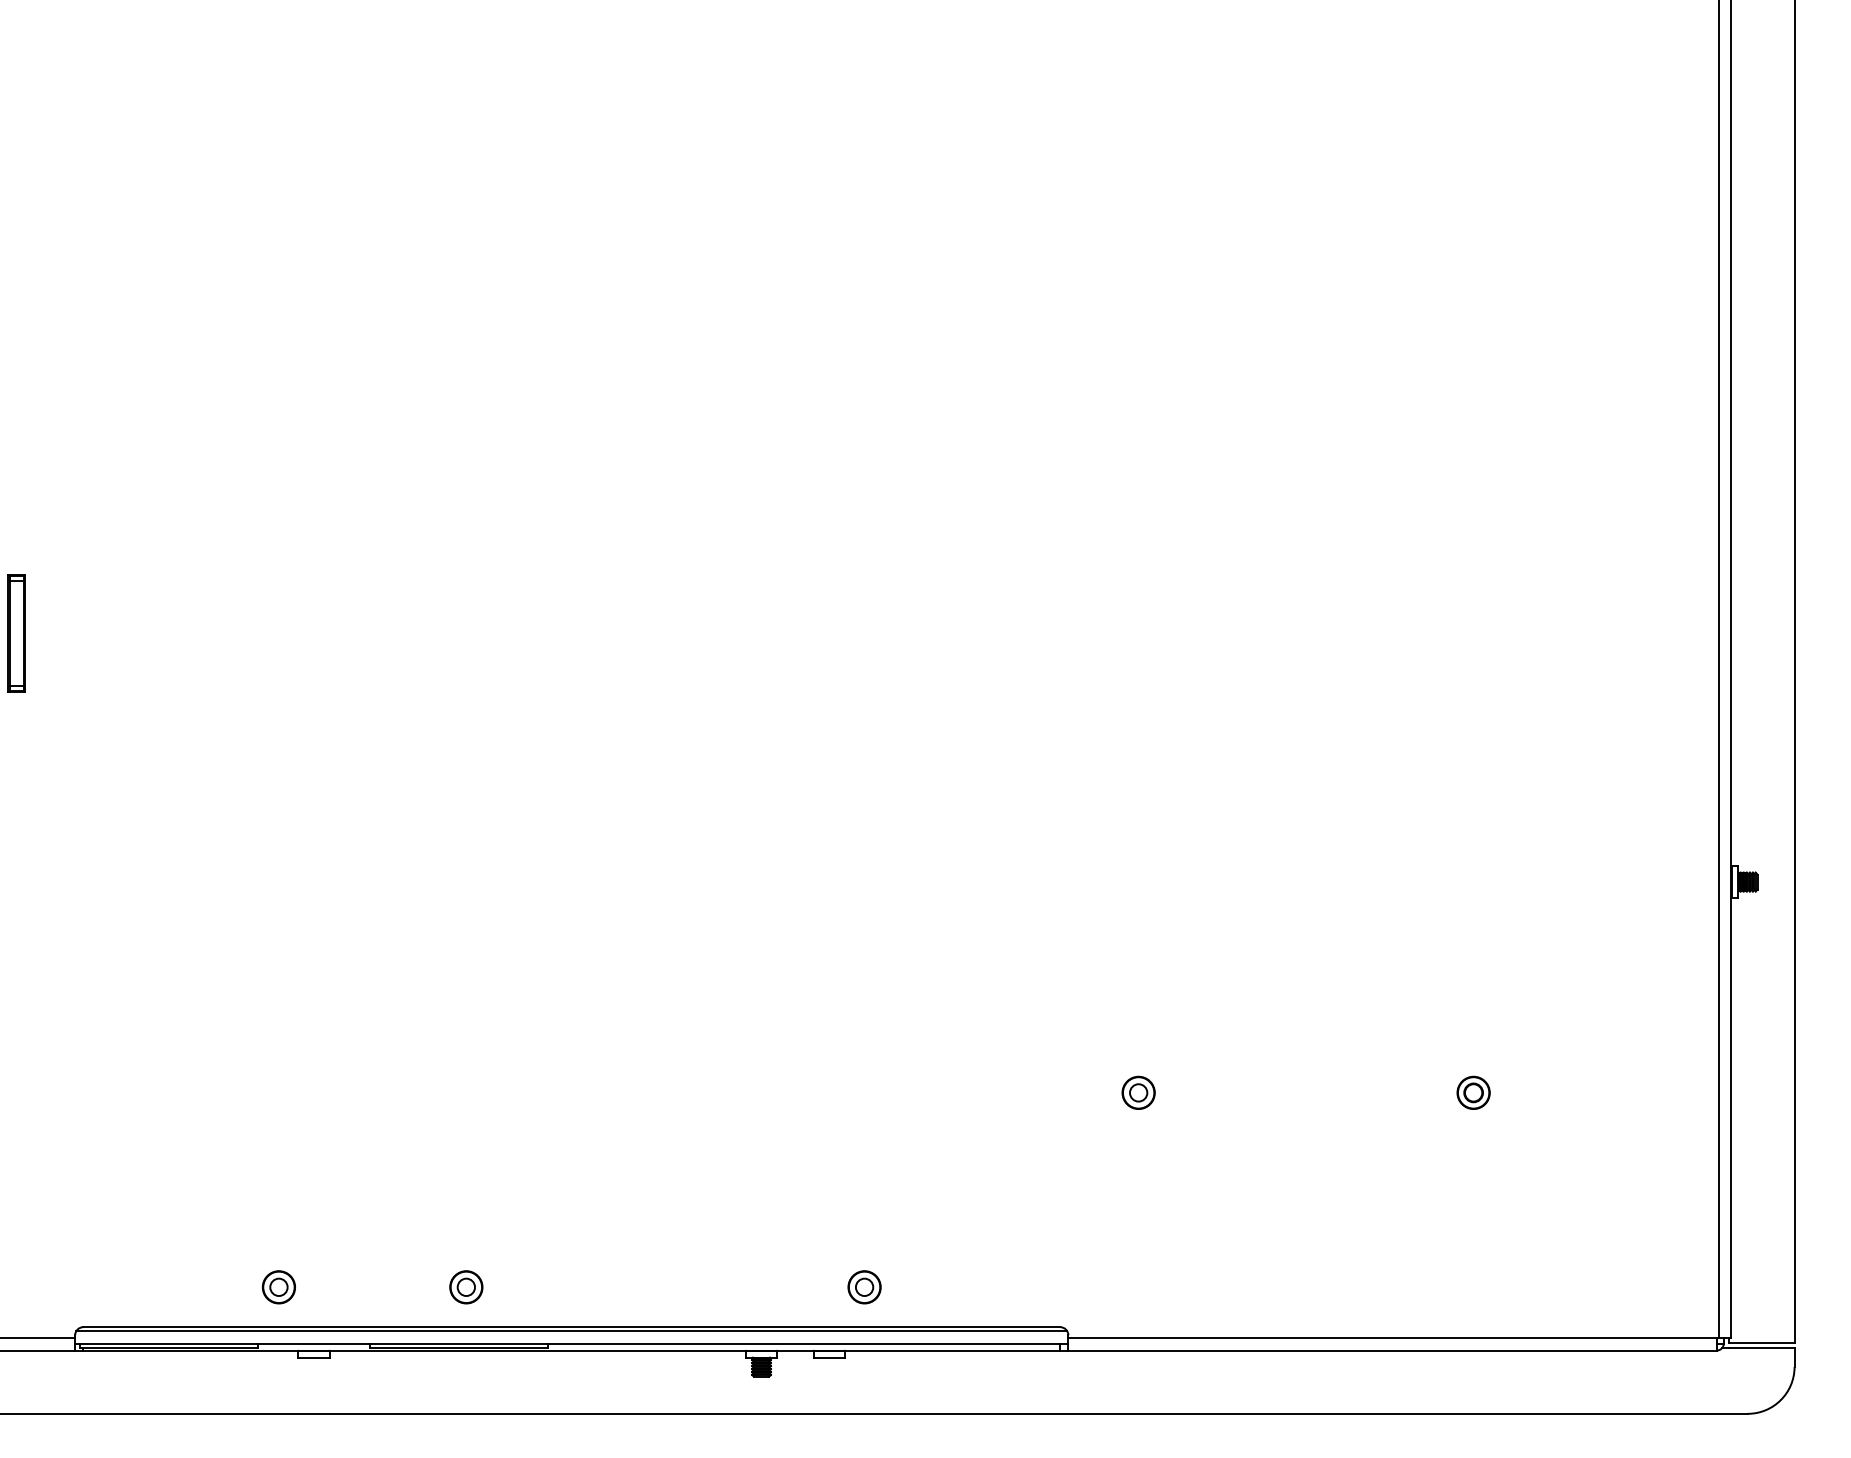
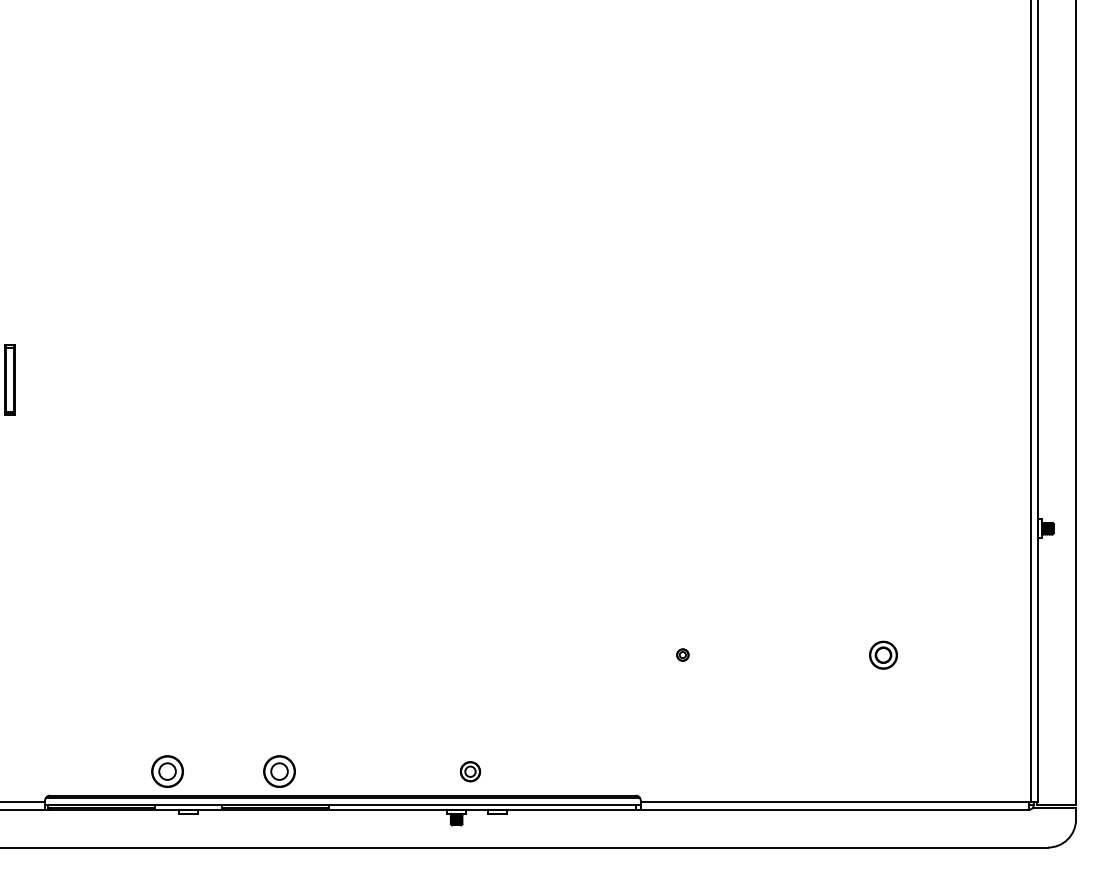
part: (1138, 1091) -> (682, 654), size x0.6
part: (1473, 1091) -> (883, 654), size x1.4
part: (277, 1286) -> (166, 771), size x1.6
part: (465, 1286) -> (279, 771), size x1.6
part: (864, 1286) -> (470, 771), moved

